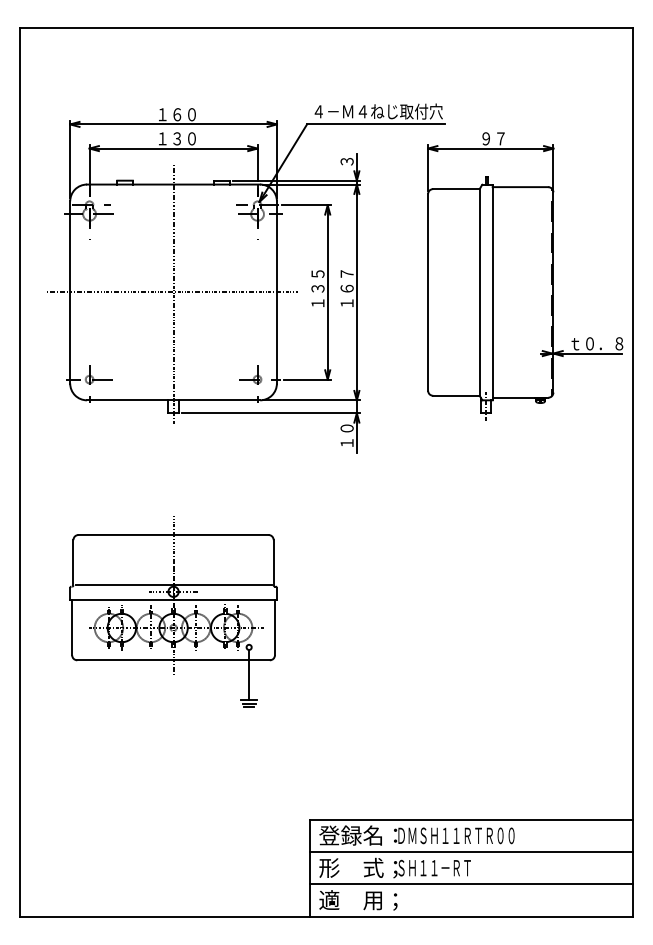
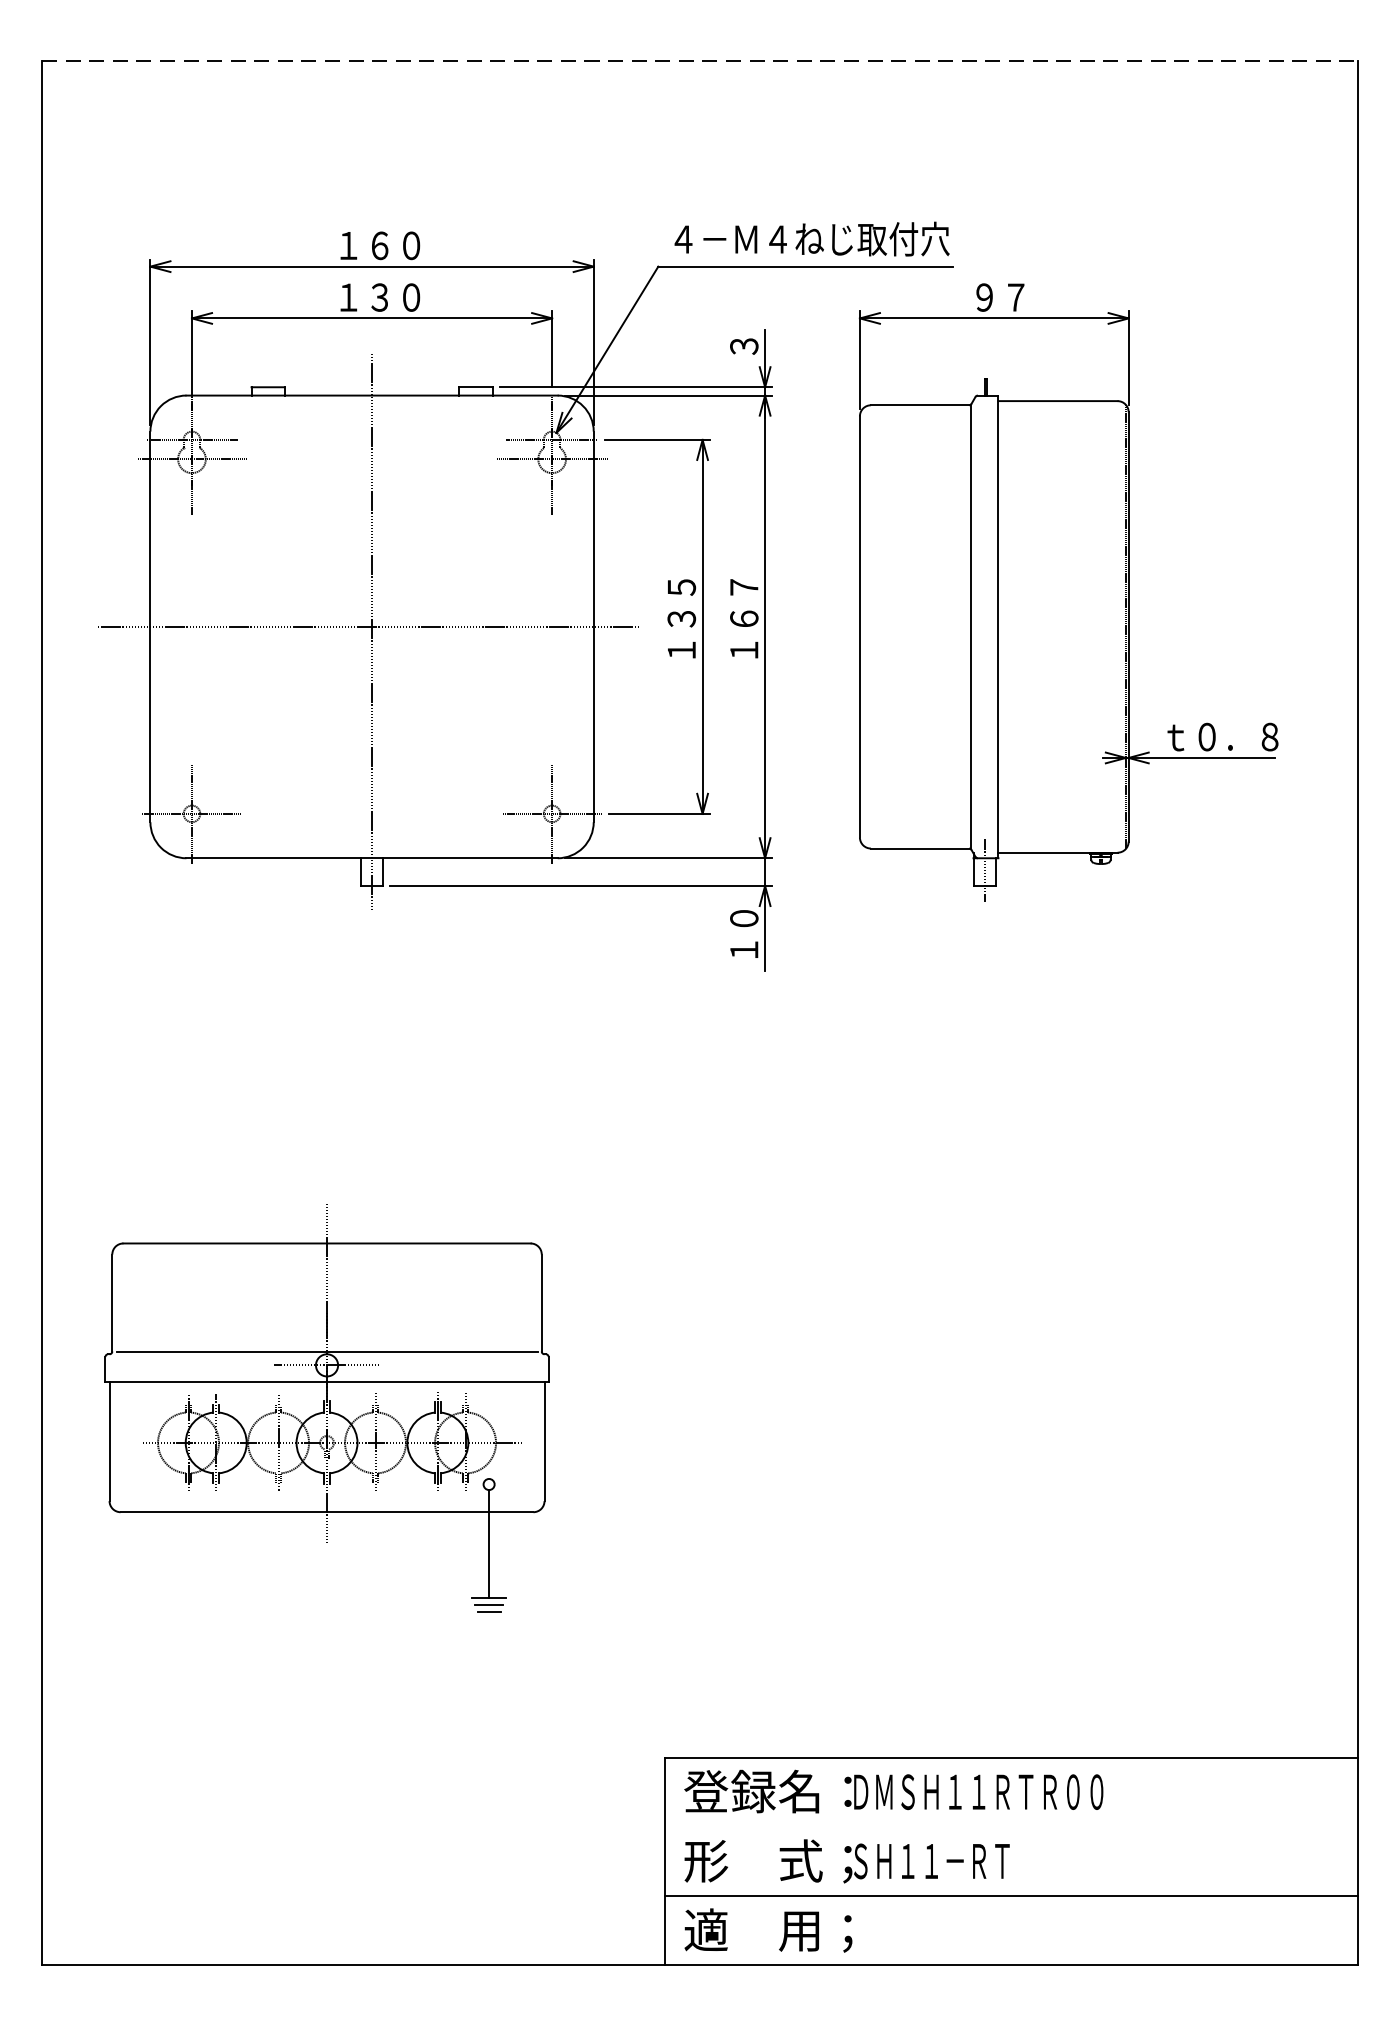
line: (326, 28) -> (700, 60), solid -> dashed
part: (525, 276) -> (1068, 592), moved
part: (173, 611) -> (326, 1407), moved
line: (471, 852) -> (1010, 1827), removed

